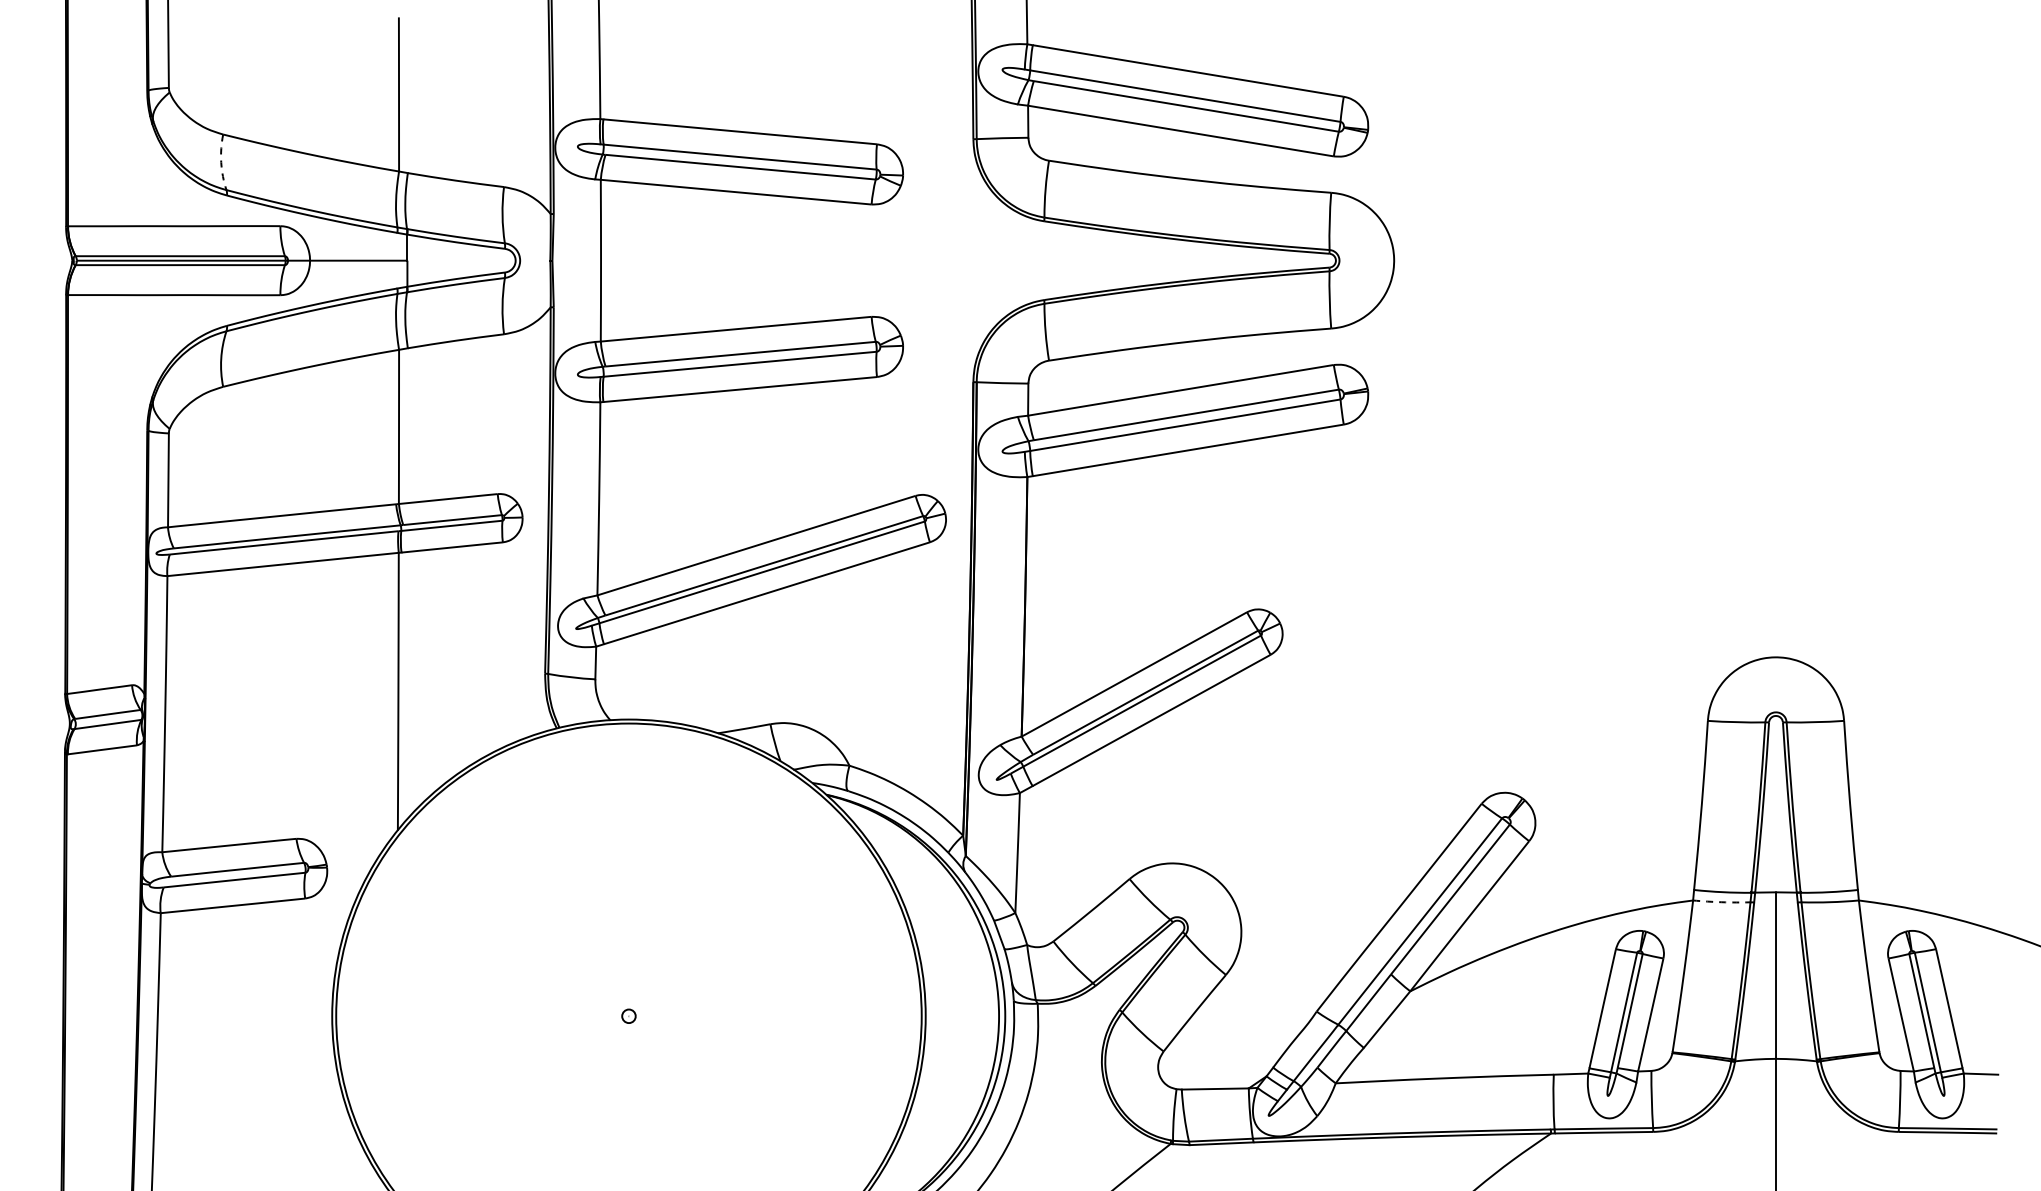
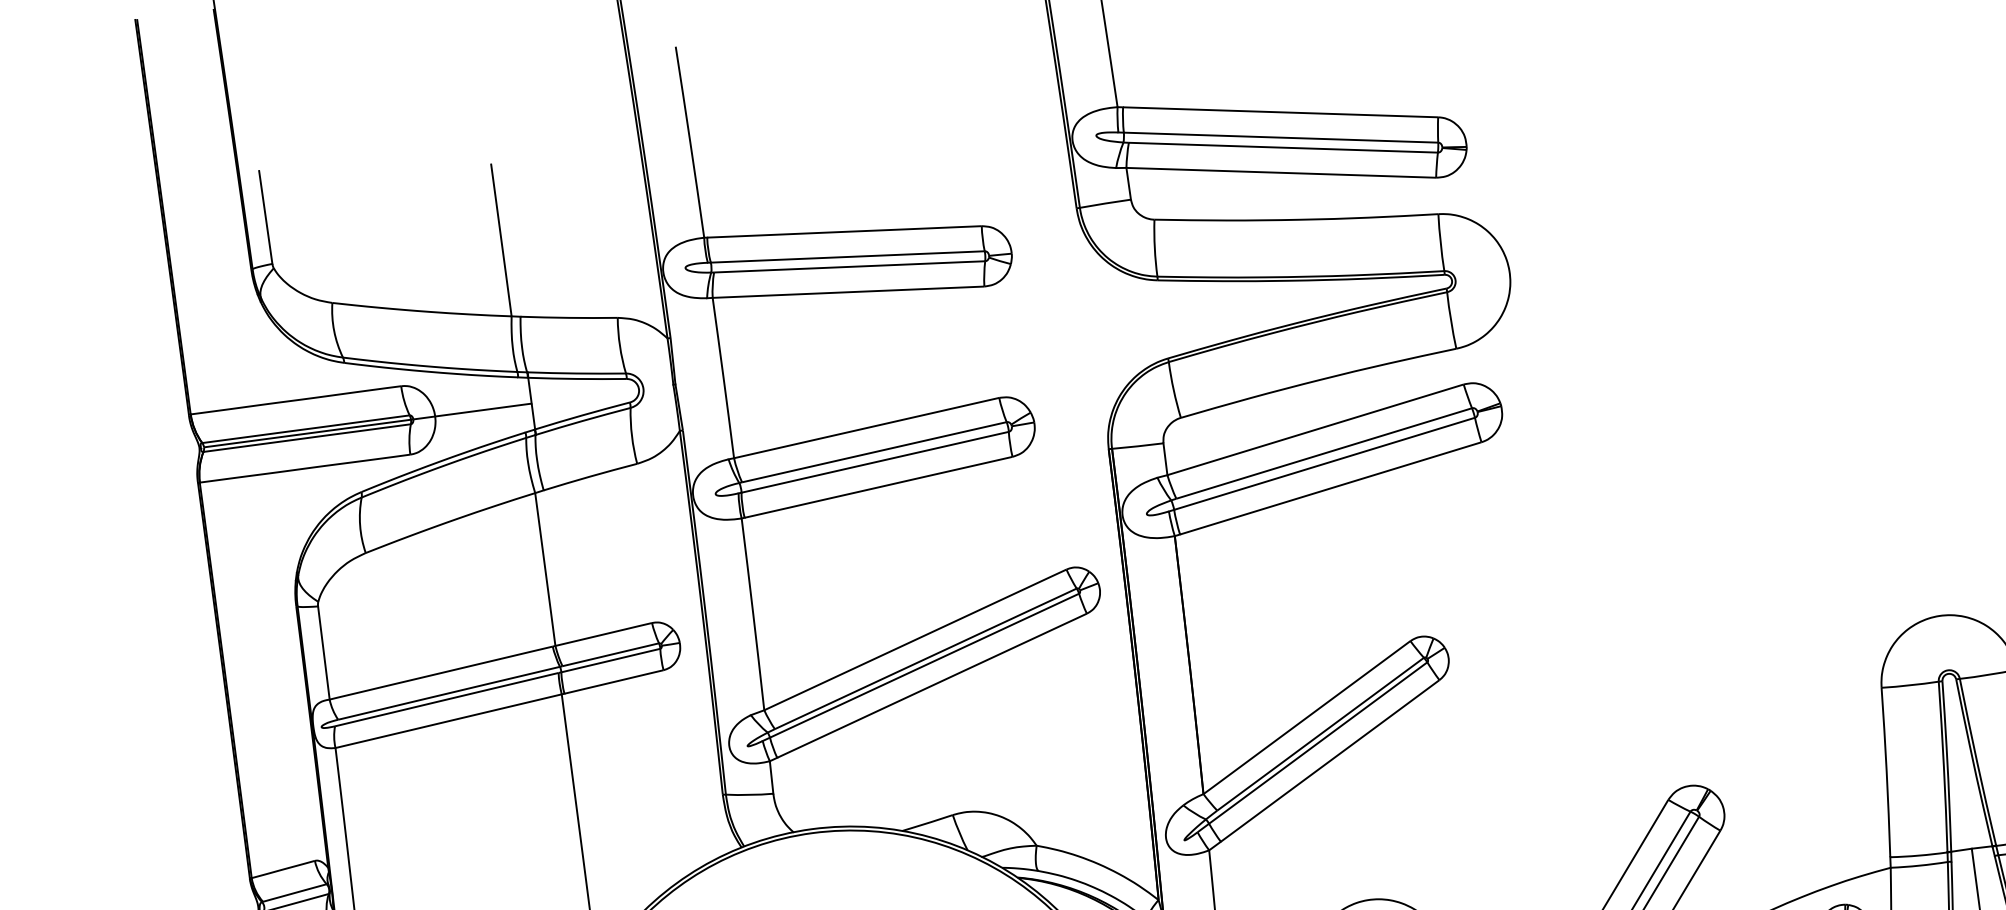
arc: (221, 162) -> (334, 330), dashed -> solid
arc: (1721, 902) -> (1919, 866), dashed -> solid

